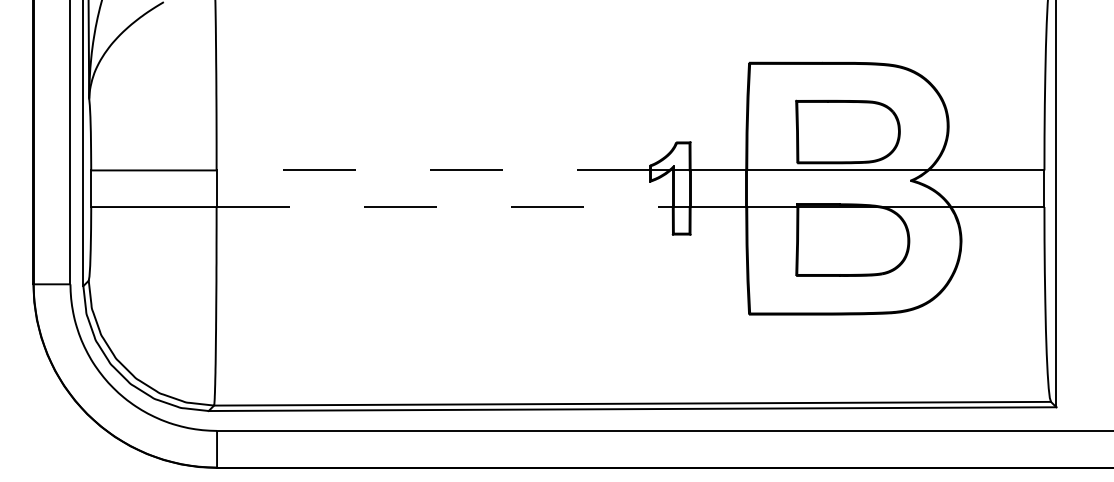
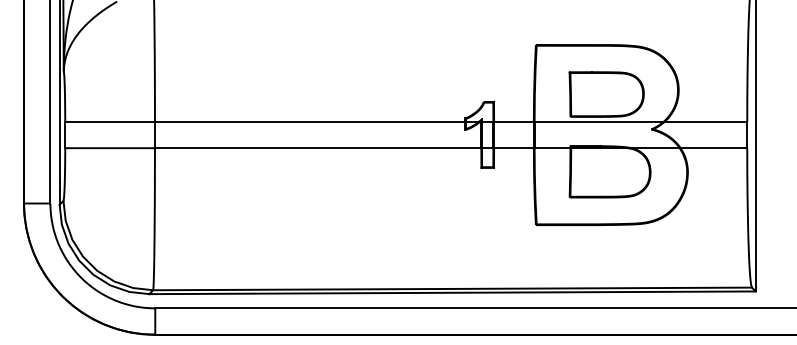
line: (432, 171) -> (309, 122), dashed -> solid
line: (445, 207) -> (318, 148), dashed -> solid

